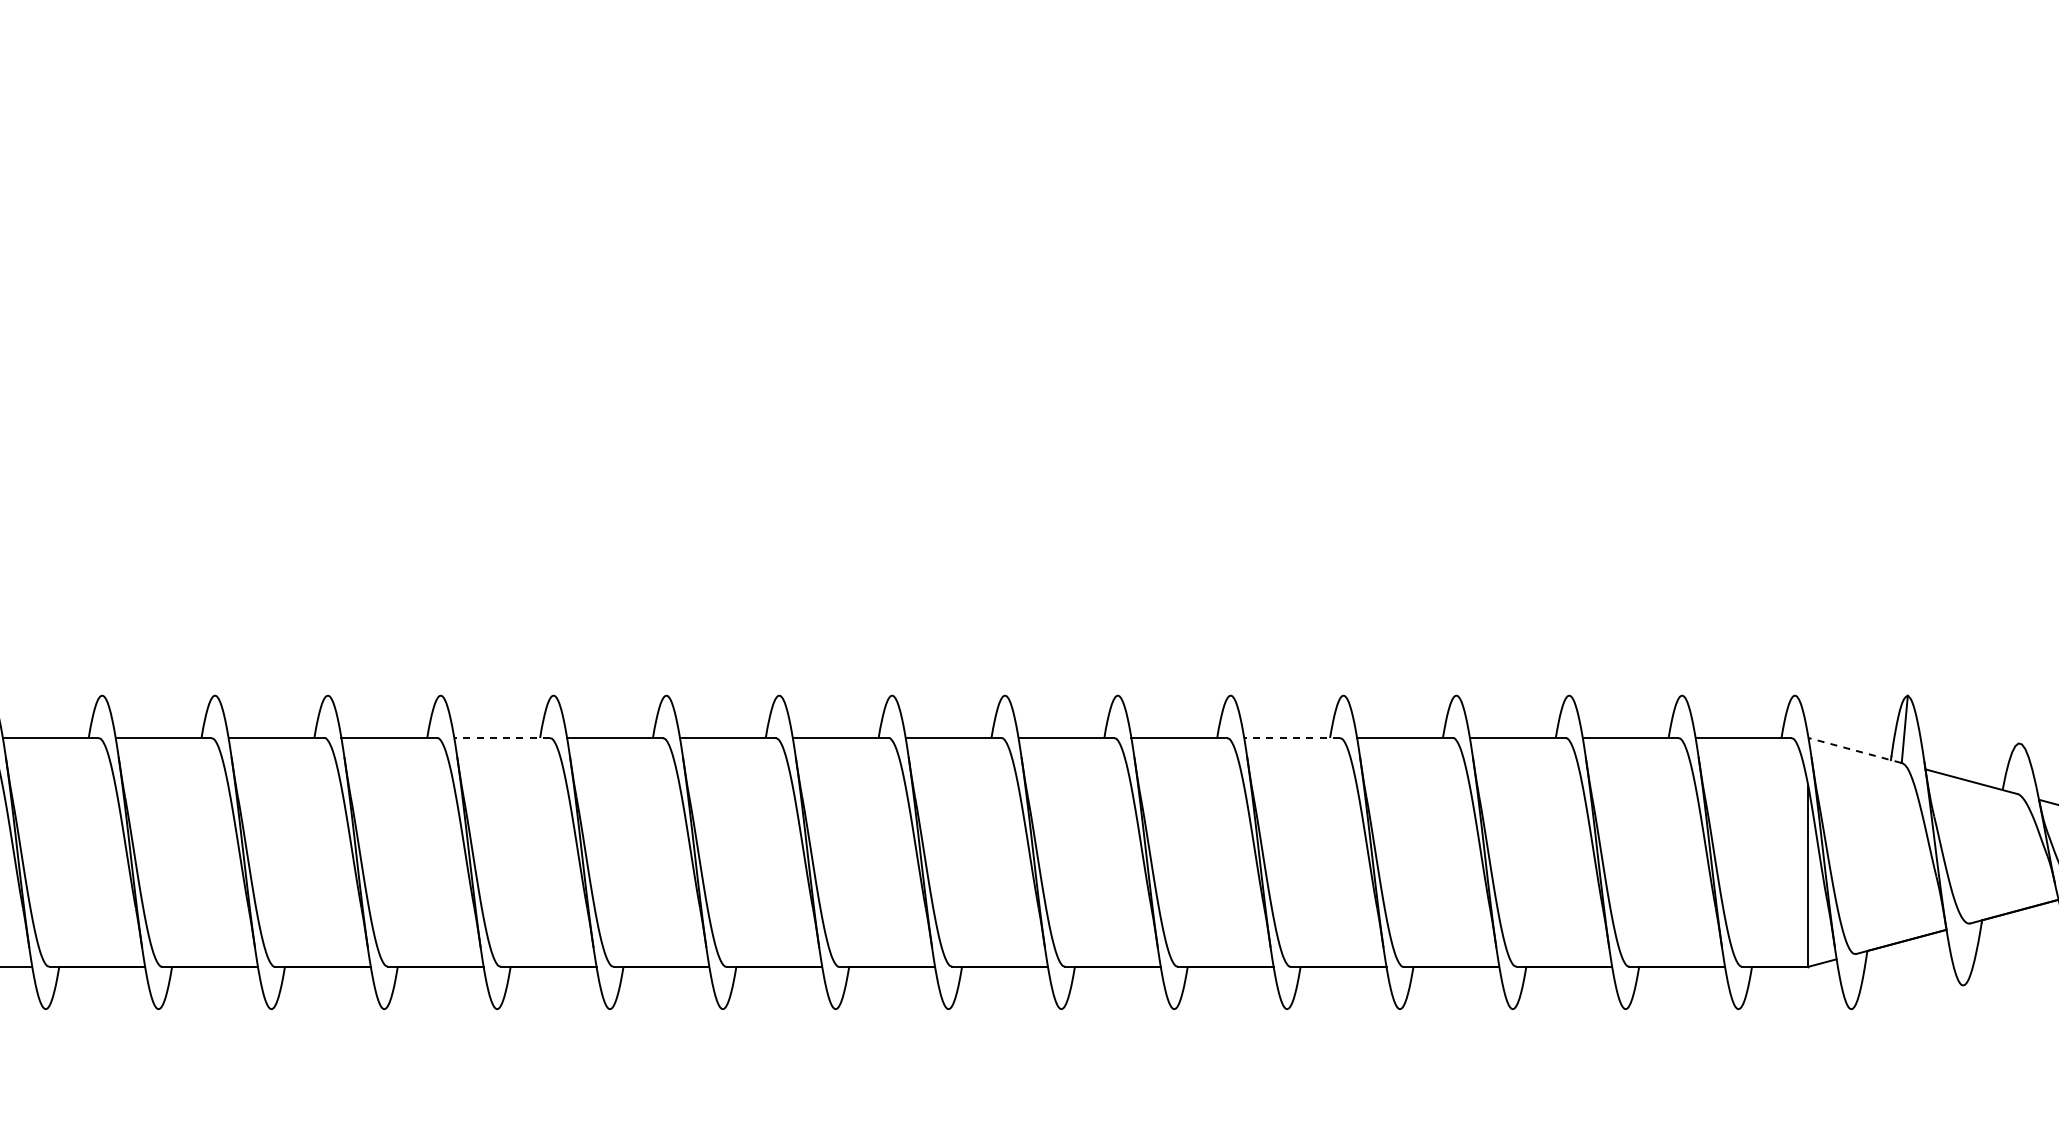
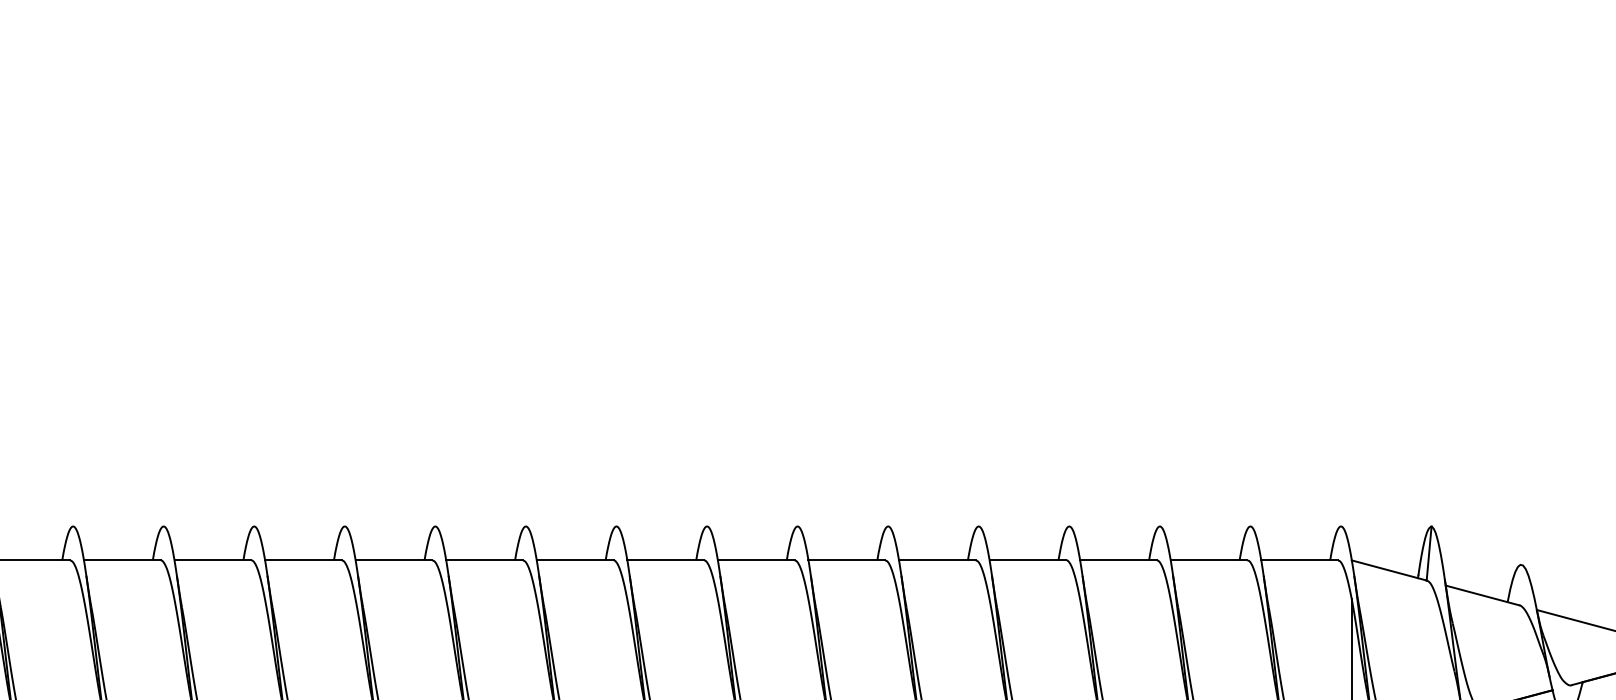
line: (502, 737) -> (303, 560), dashed -> solid
line: (1292, 737) -> (937, 560), dashed -> solid
line: (1854, 750) -> (1388, 570), dashed -> solid

